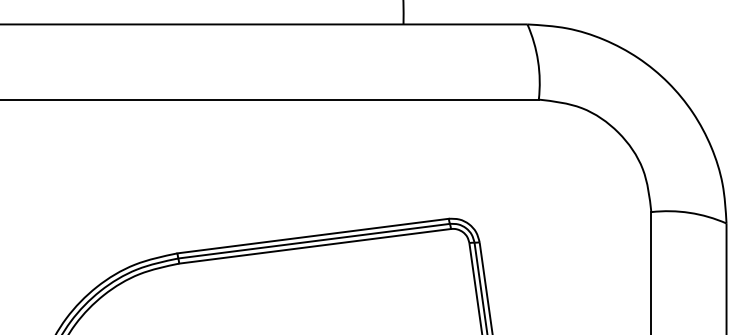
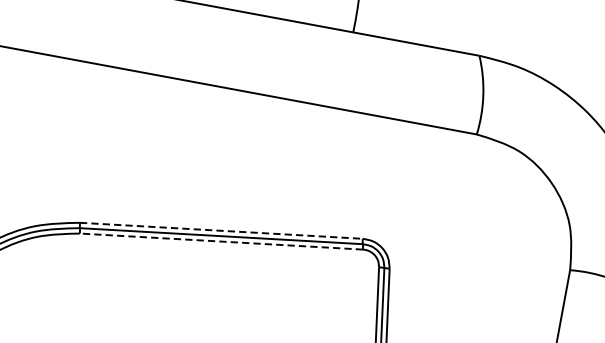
line: (313, 236) -> (221, 231), solid -> dashed
line: (315, 246) -> (221, 241), solid -> dashed

